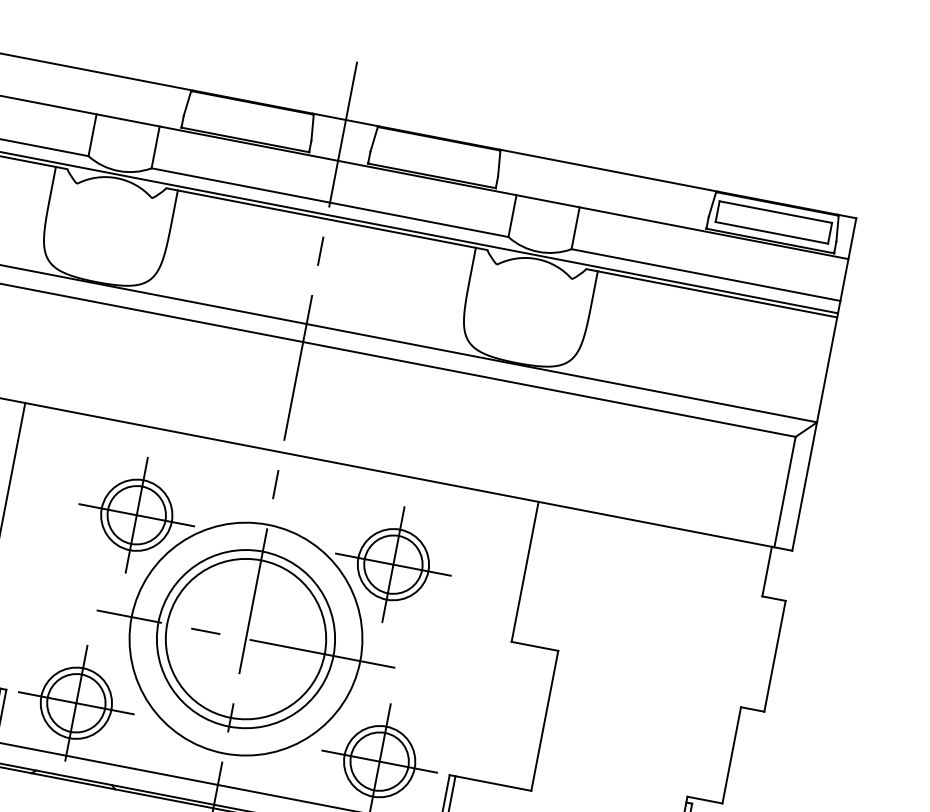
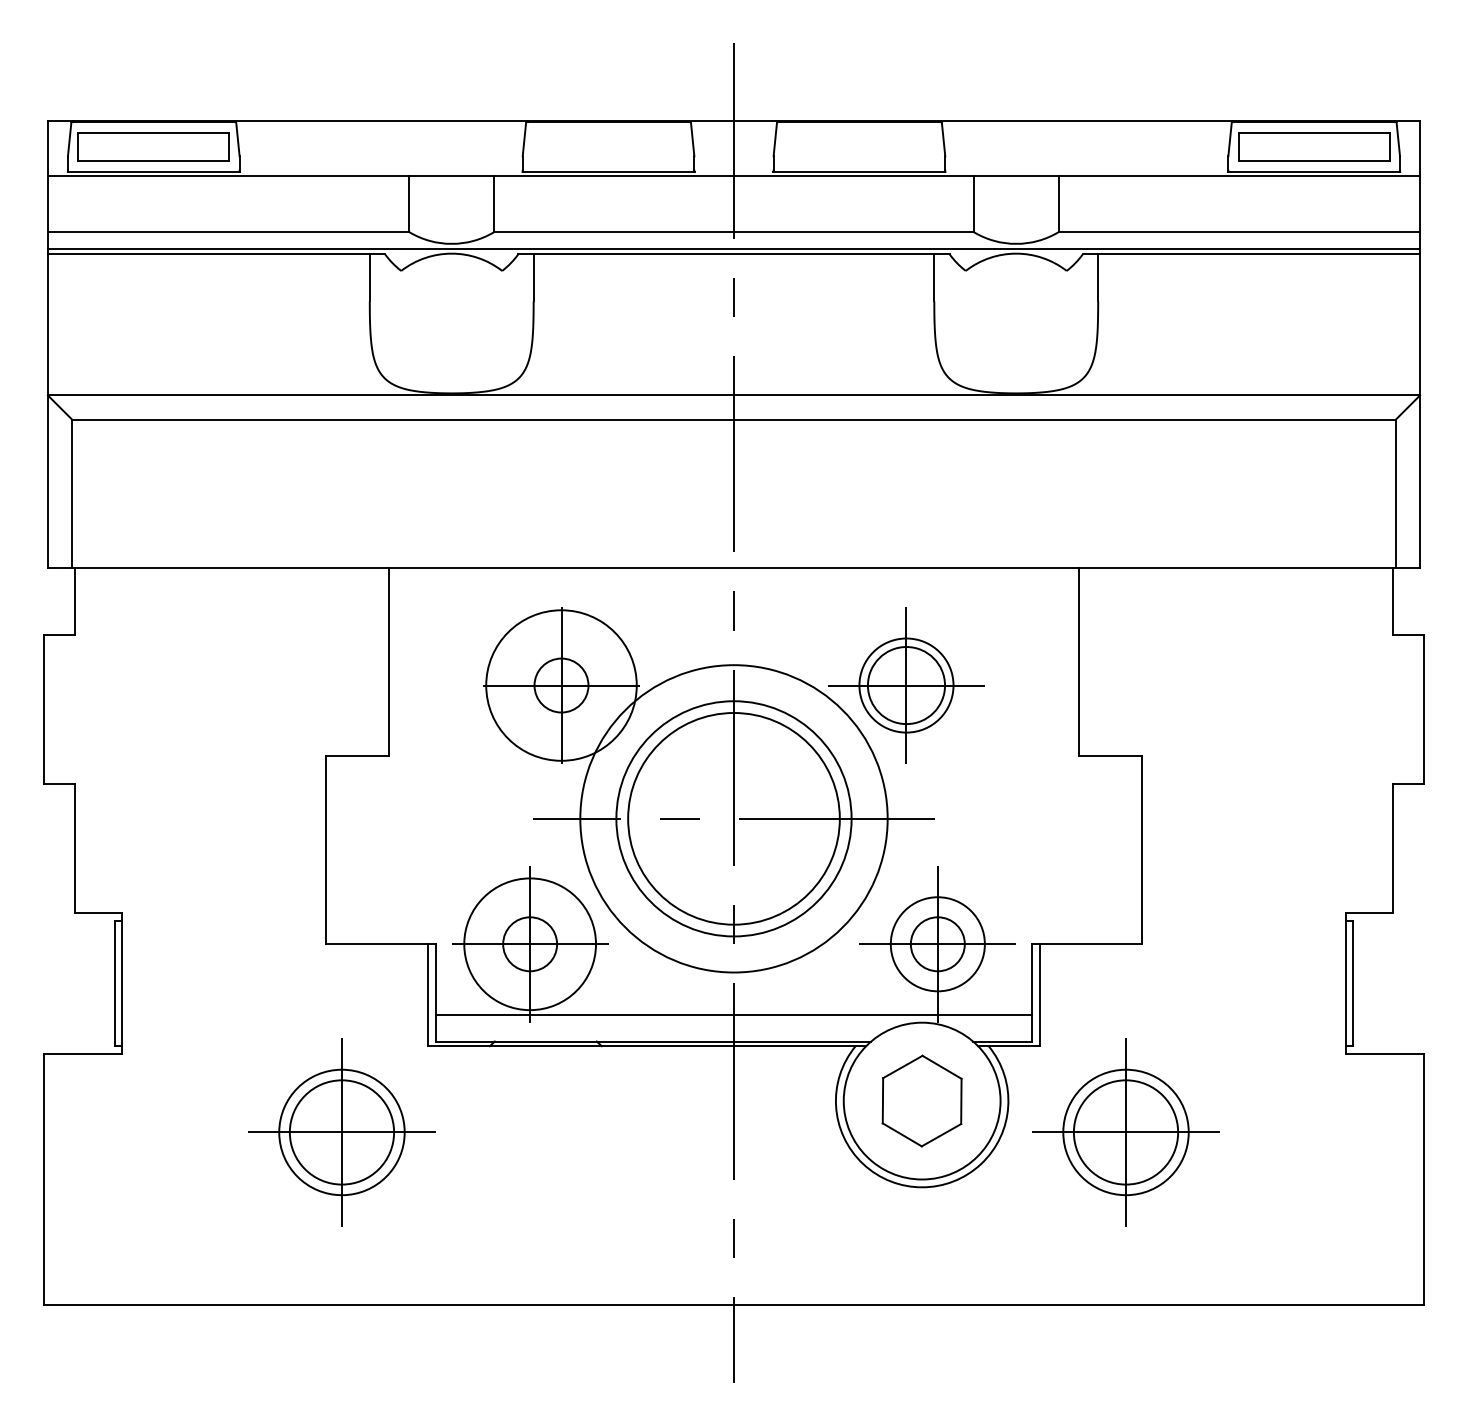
circle: (136, 515) -> (561, 685), size x0.7
circle: (136, 515) -> (561, 685), size x1.6
circle: (76, 702) -> (529, 943), size x0.7
circle: (76, 703) -> (530, 944), size x1.4
circle: (379, 761) -> (937, 943), size x0.7

